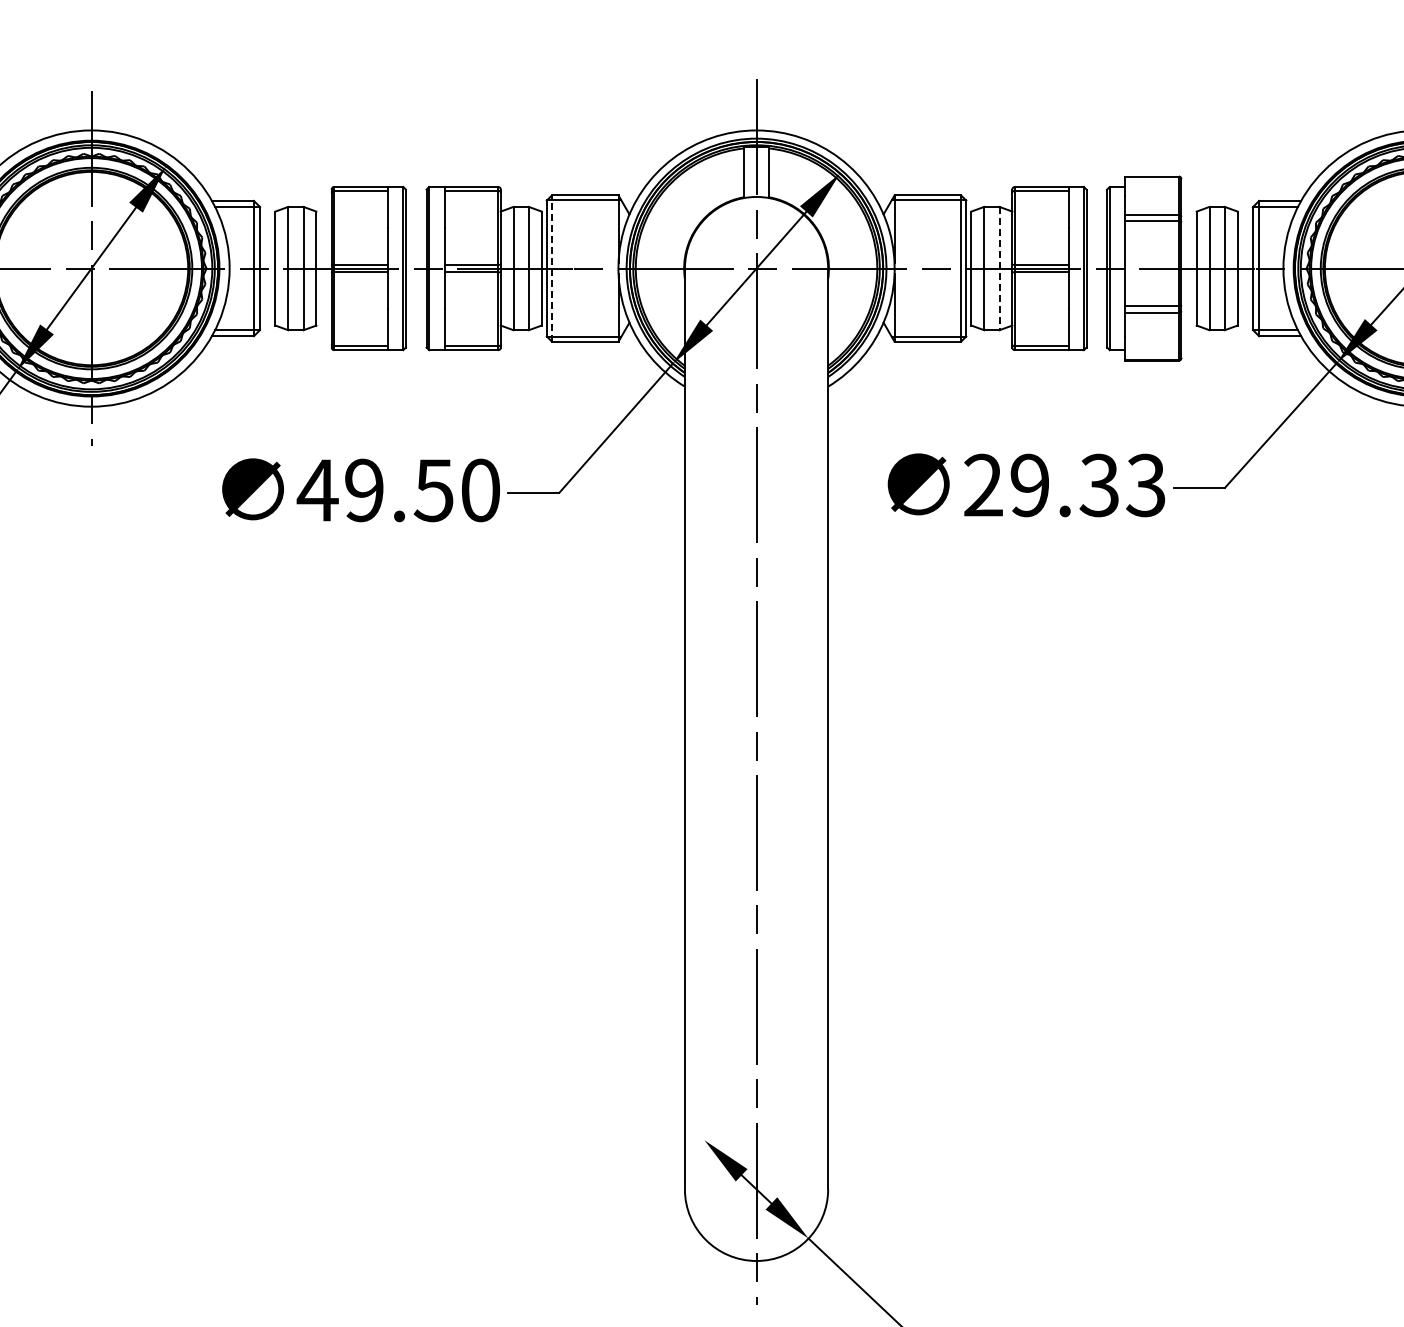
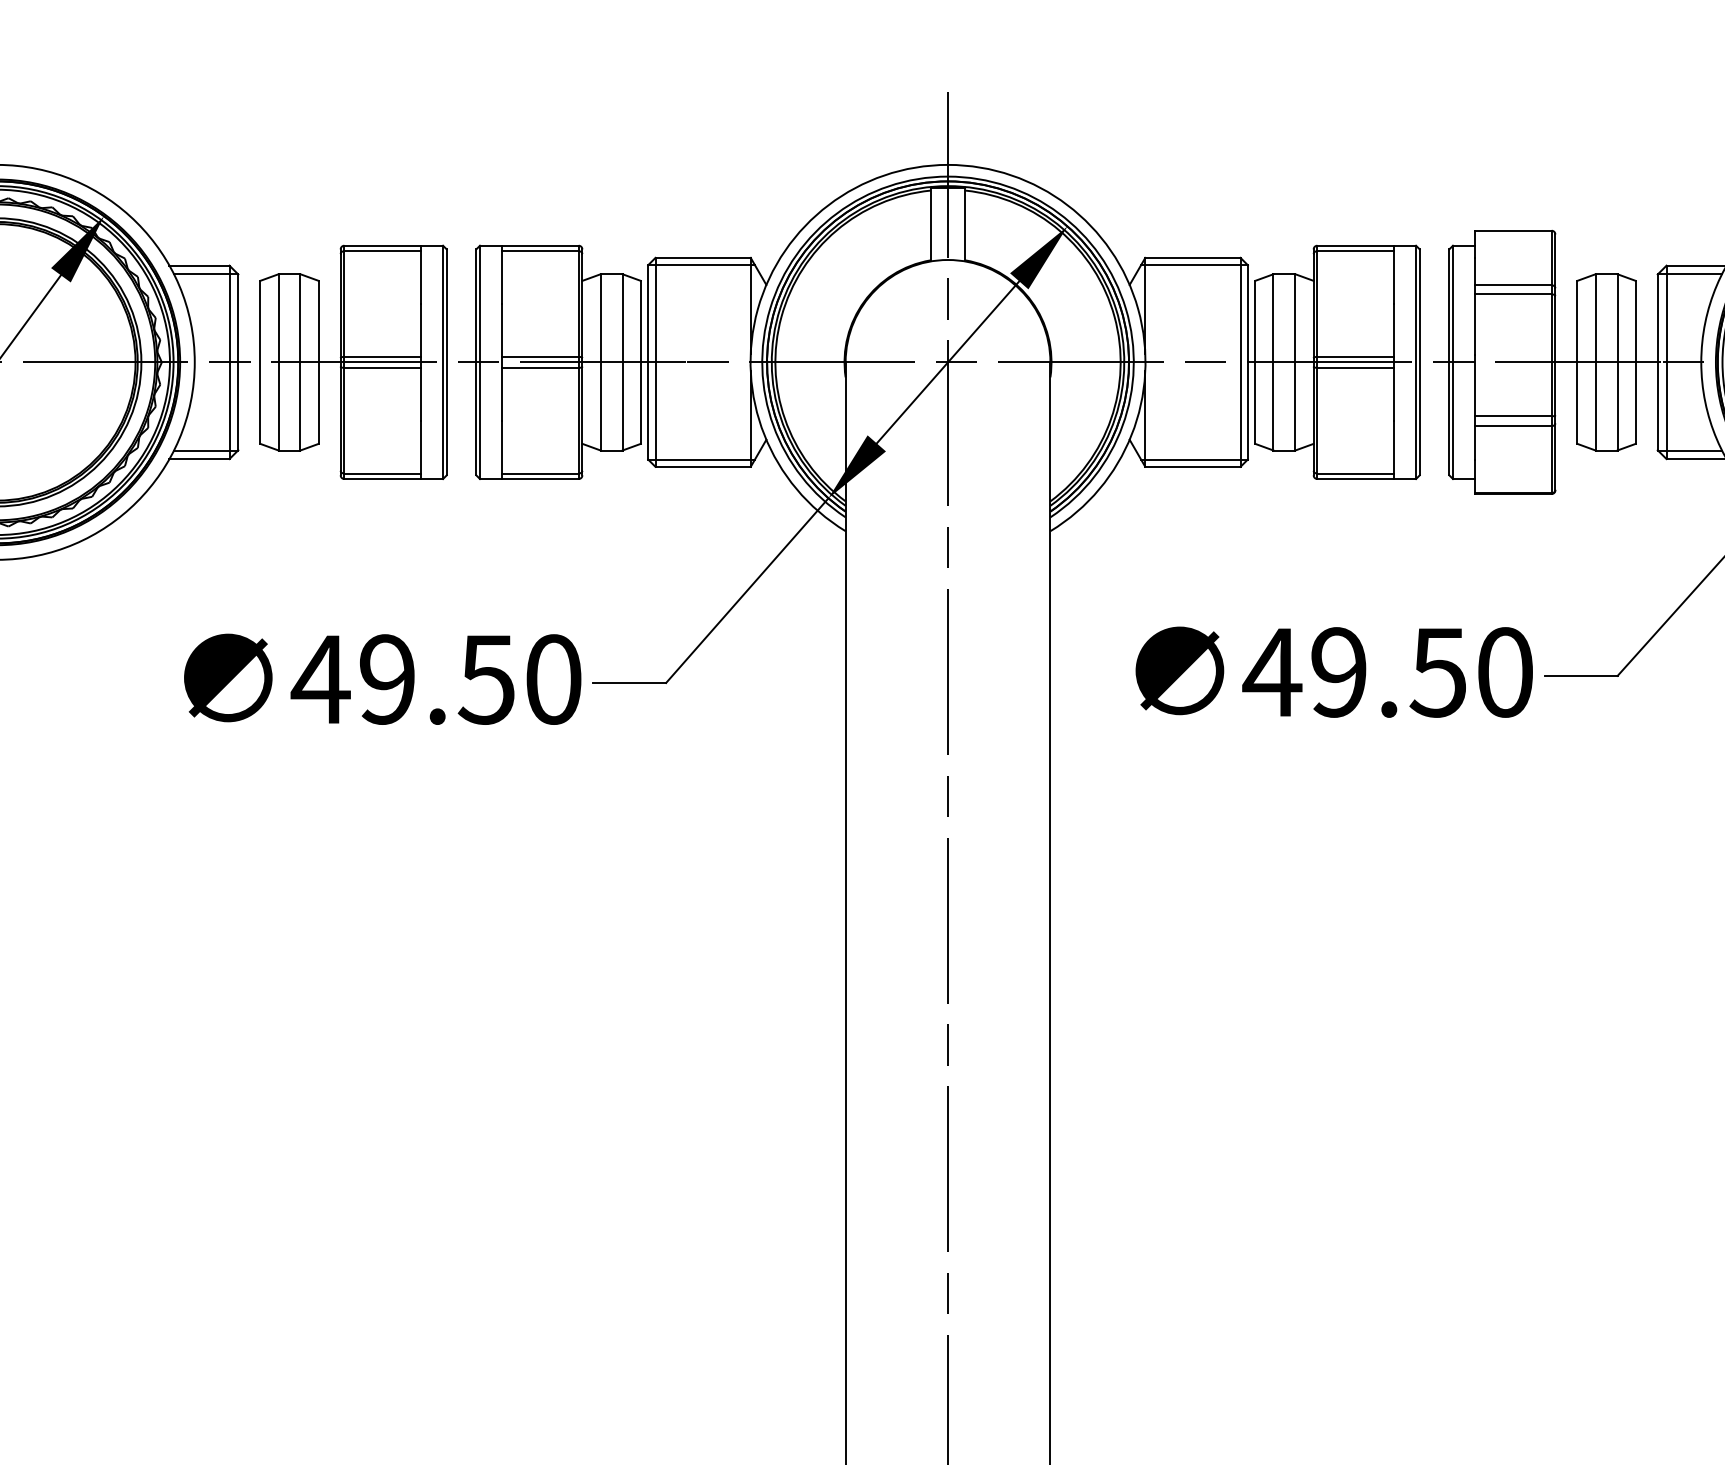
line: (551, 268) -> (654, 362), dashed -> solid
line: (999, 268) -> (1295, 362), dashed -> solid
text: (1063, 485) -> (1386, 672), 29.33 -> 49.50

